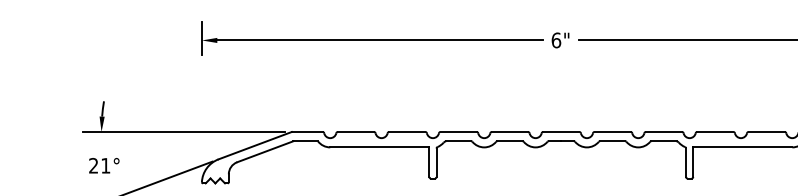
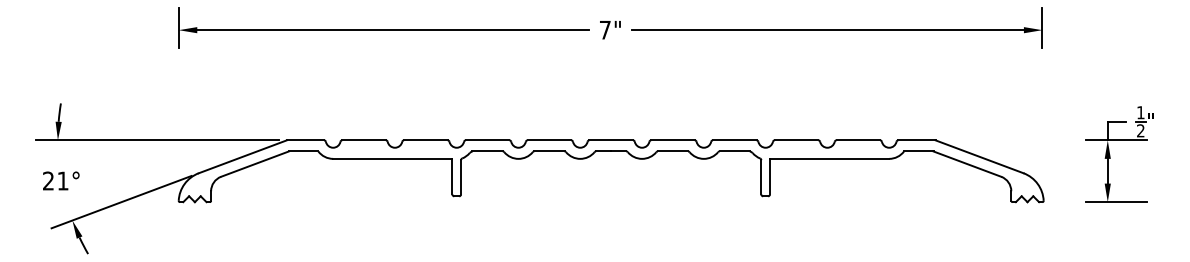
text: (556, 39) -> (605, 29), 6" -> 7"

